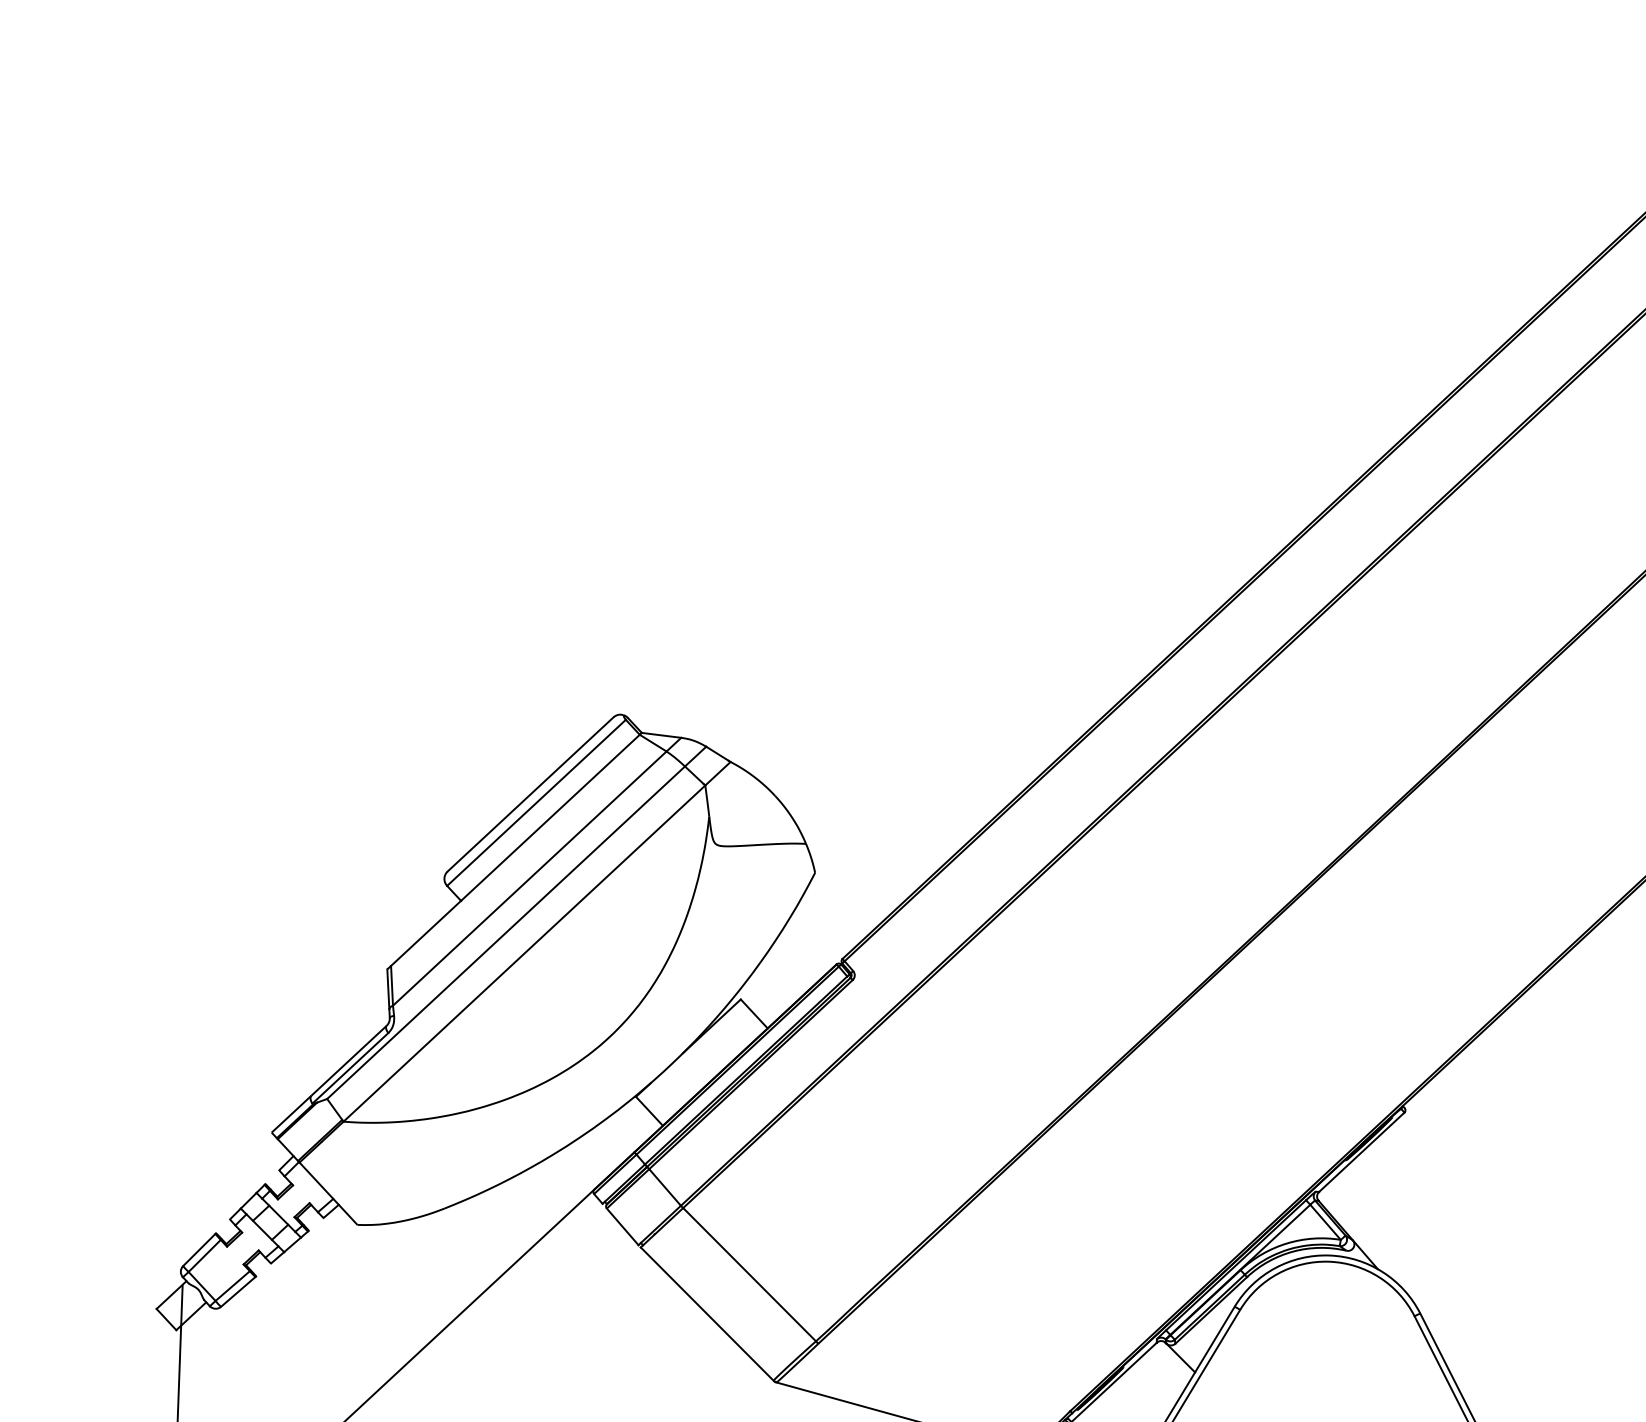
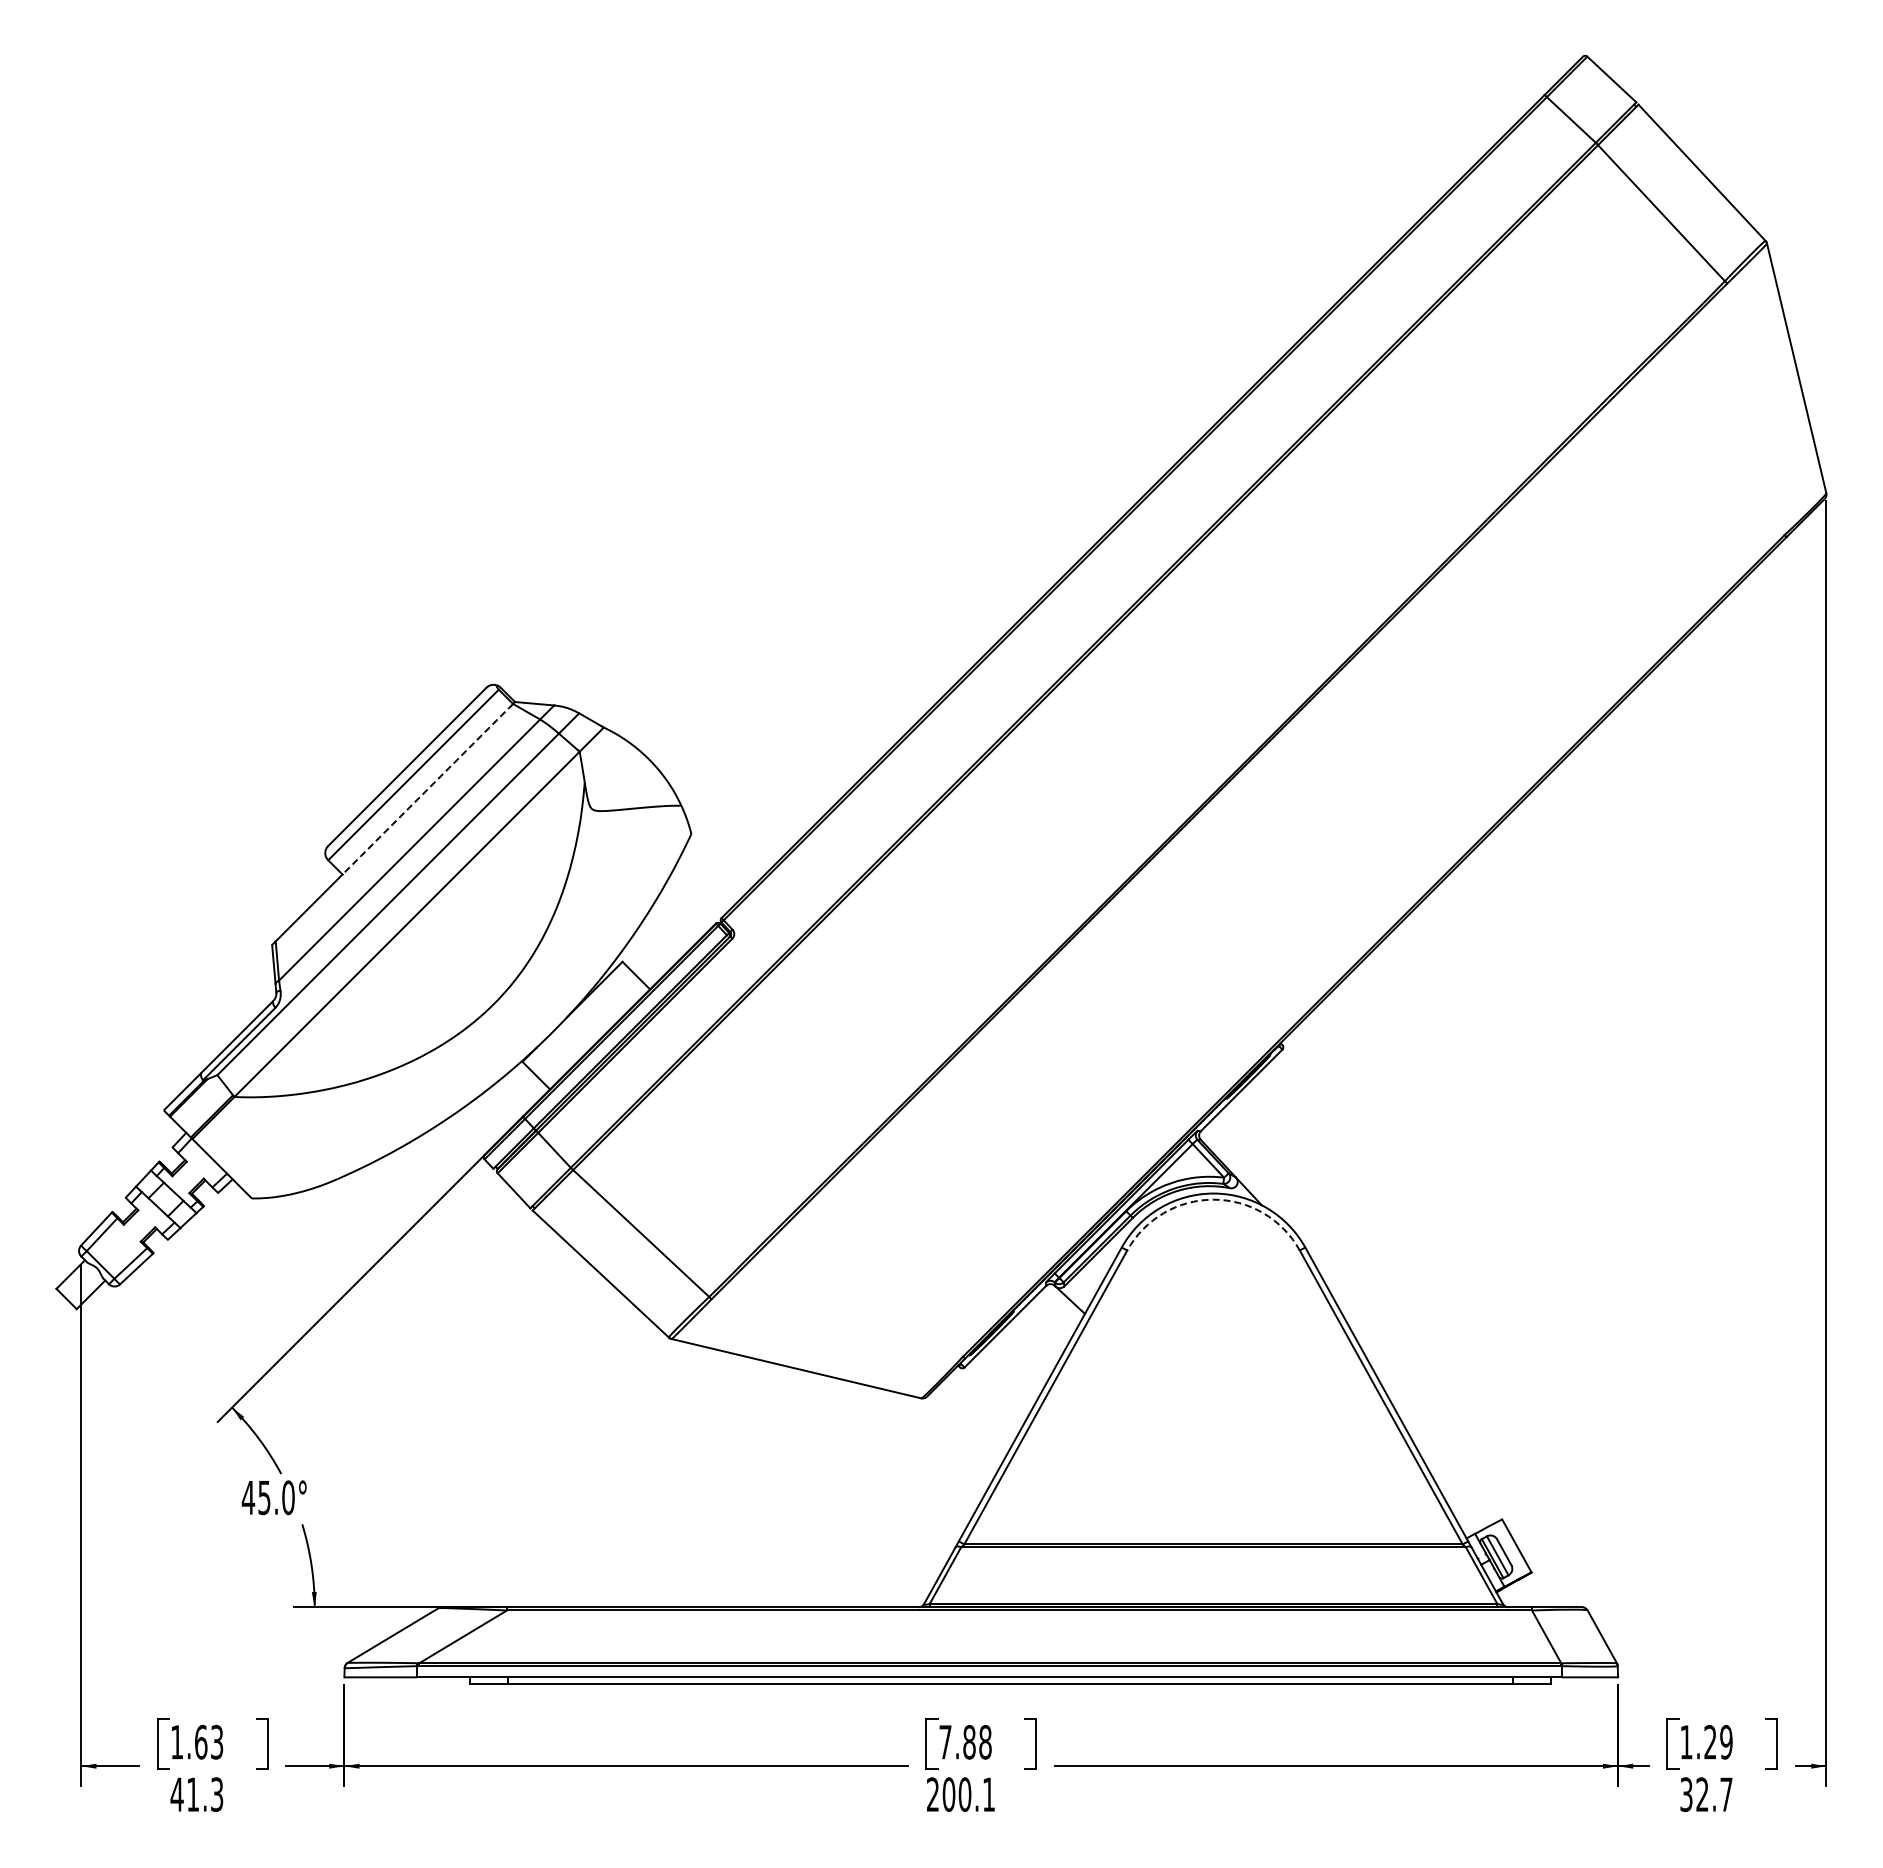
line: (550, 818) -> (427, 789), solid -> dashed
arc: (1329, 1261) -> (1213, 1199), solid -> dashed

